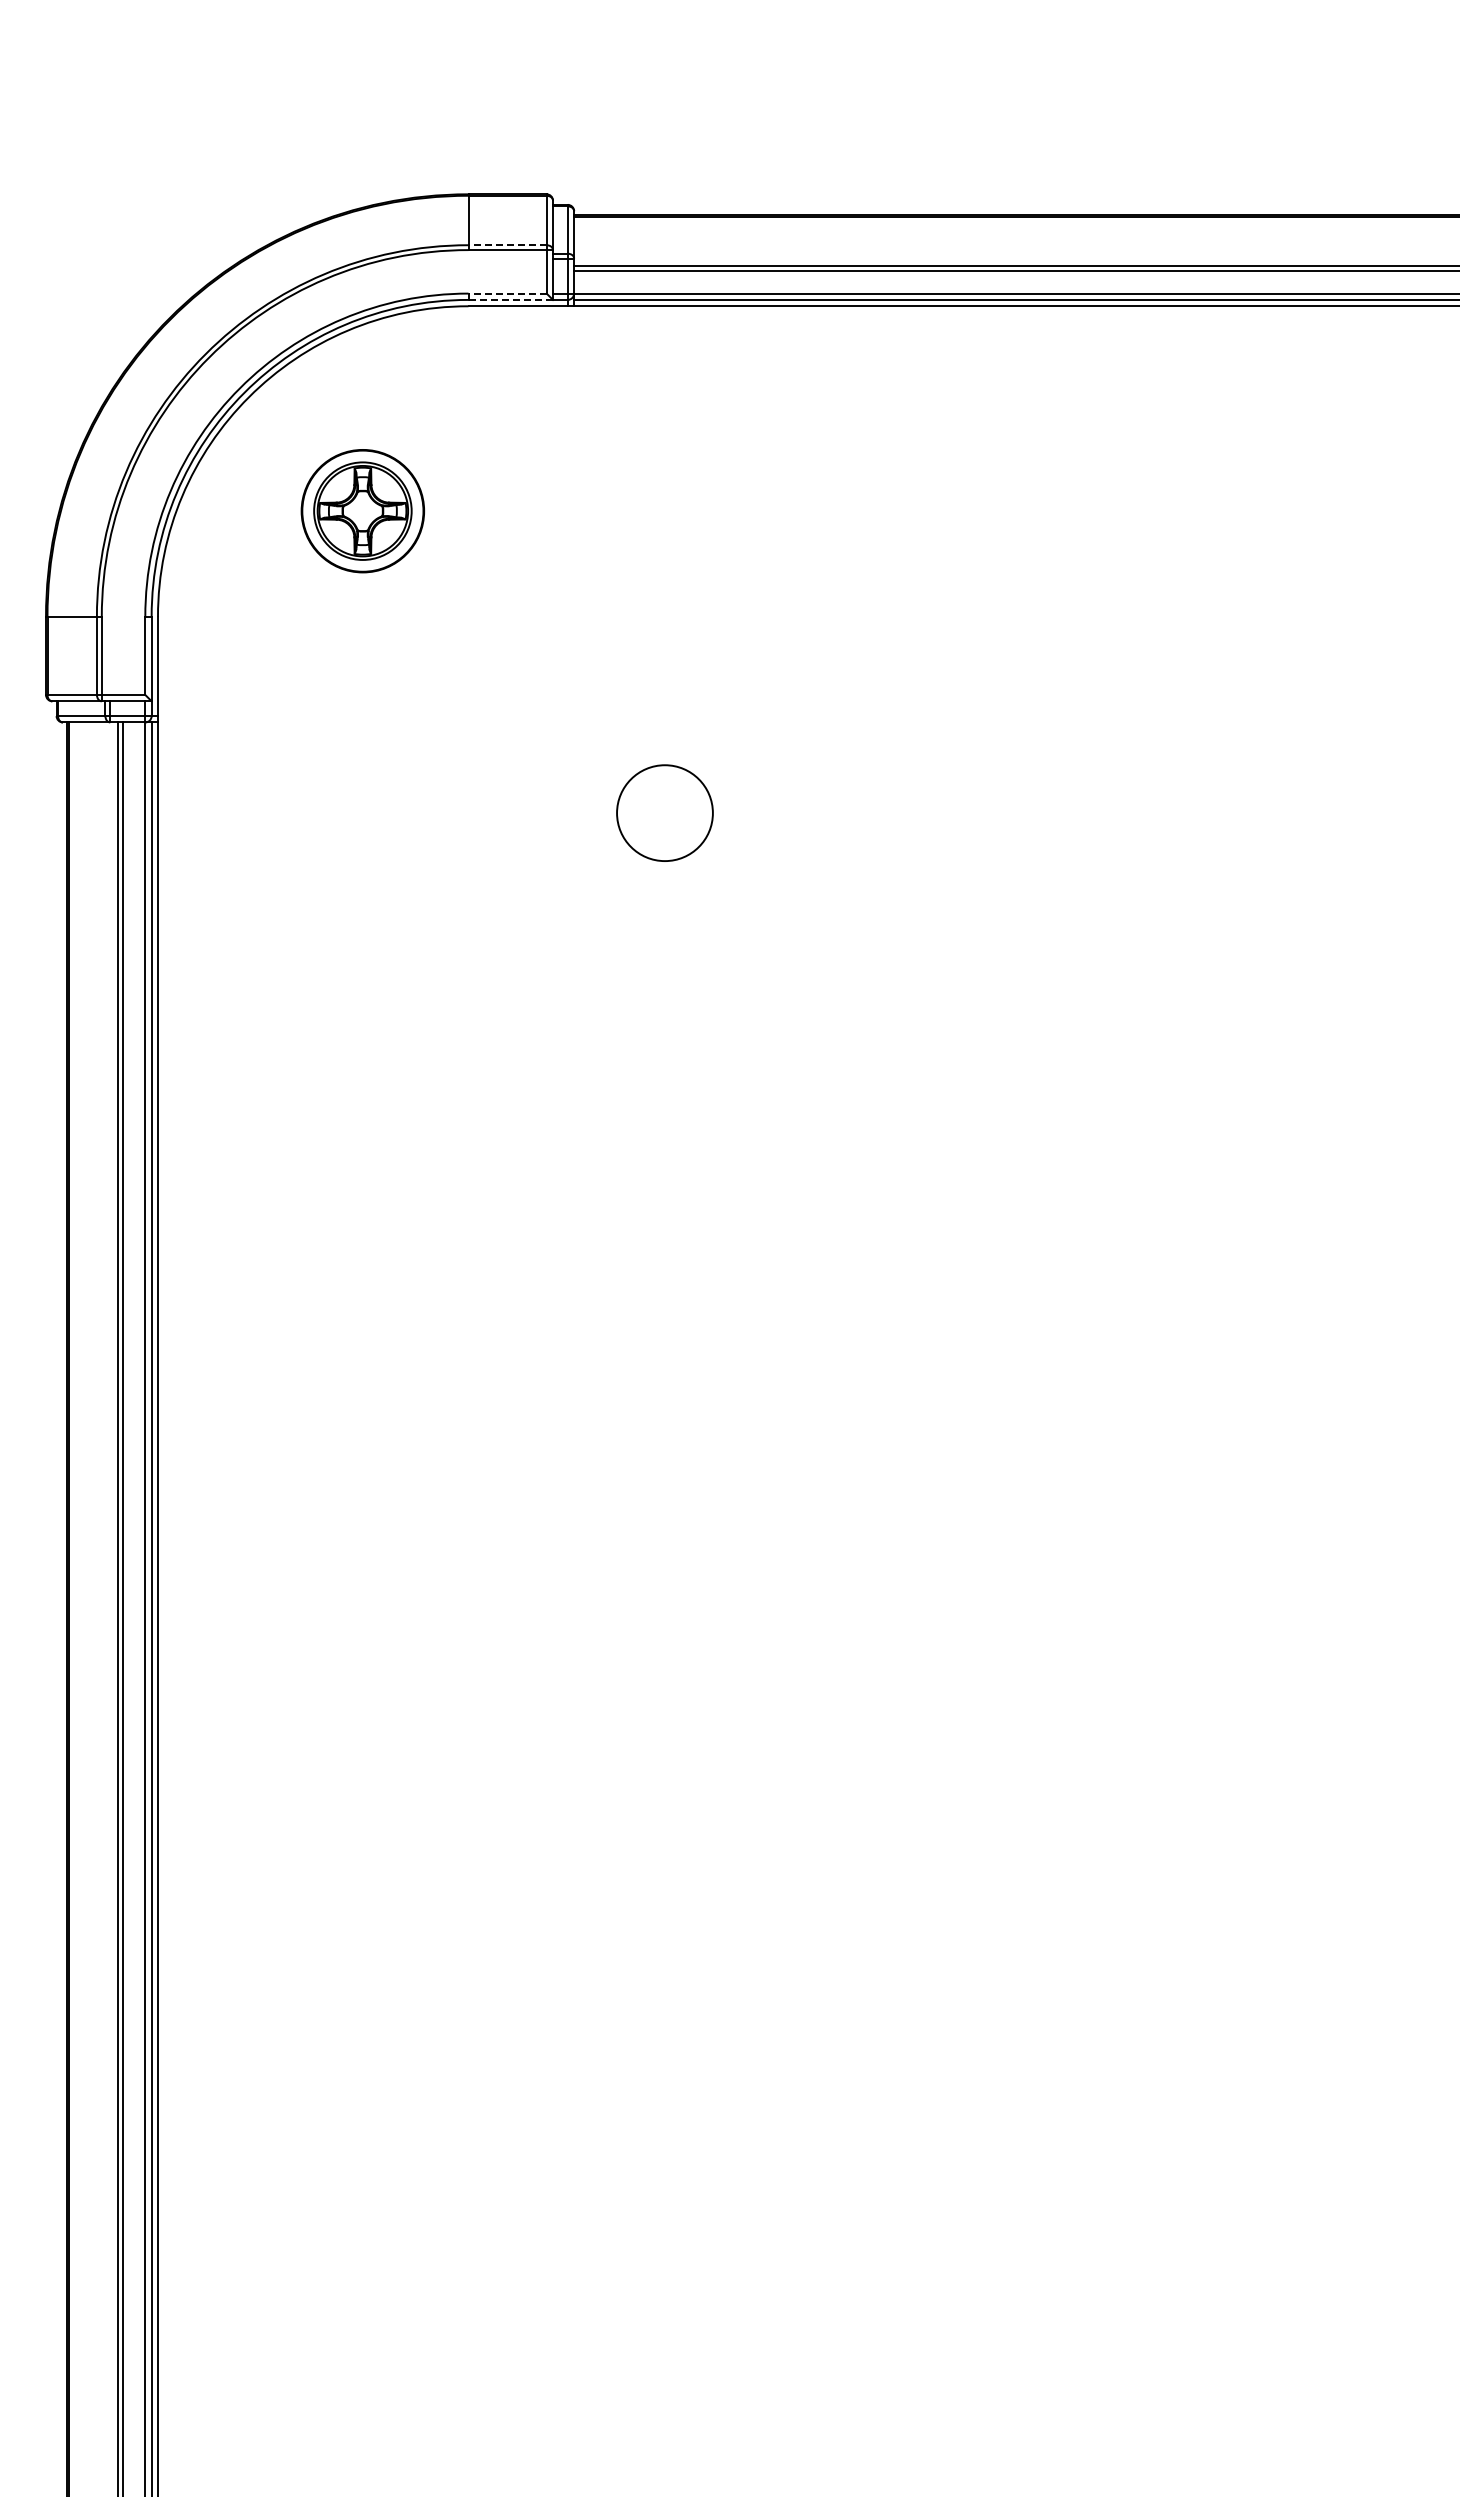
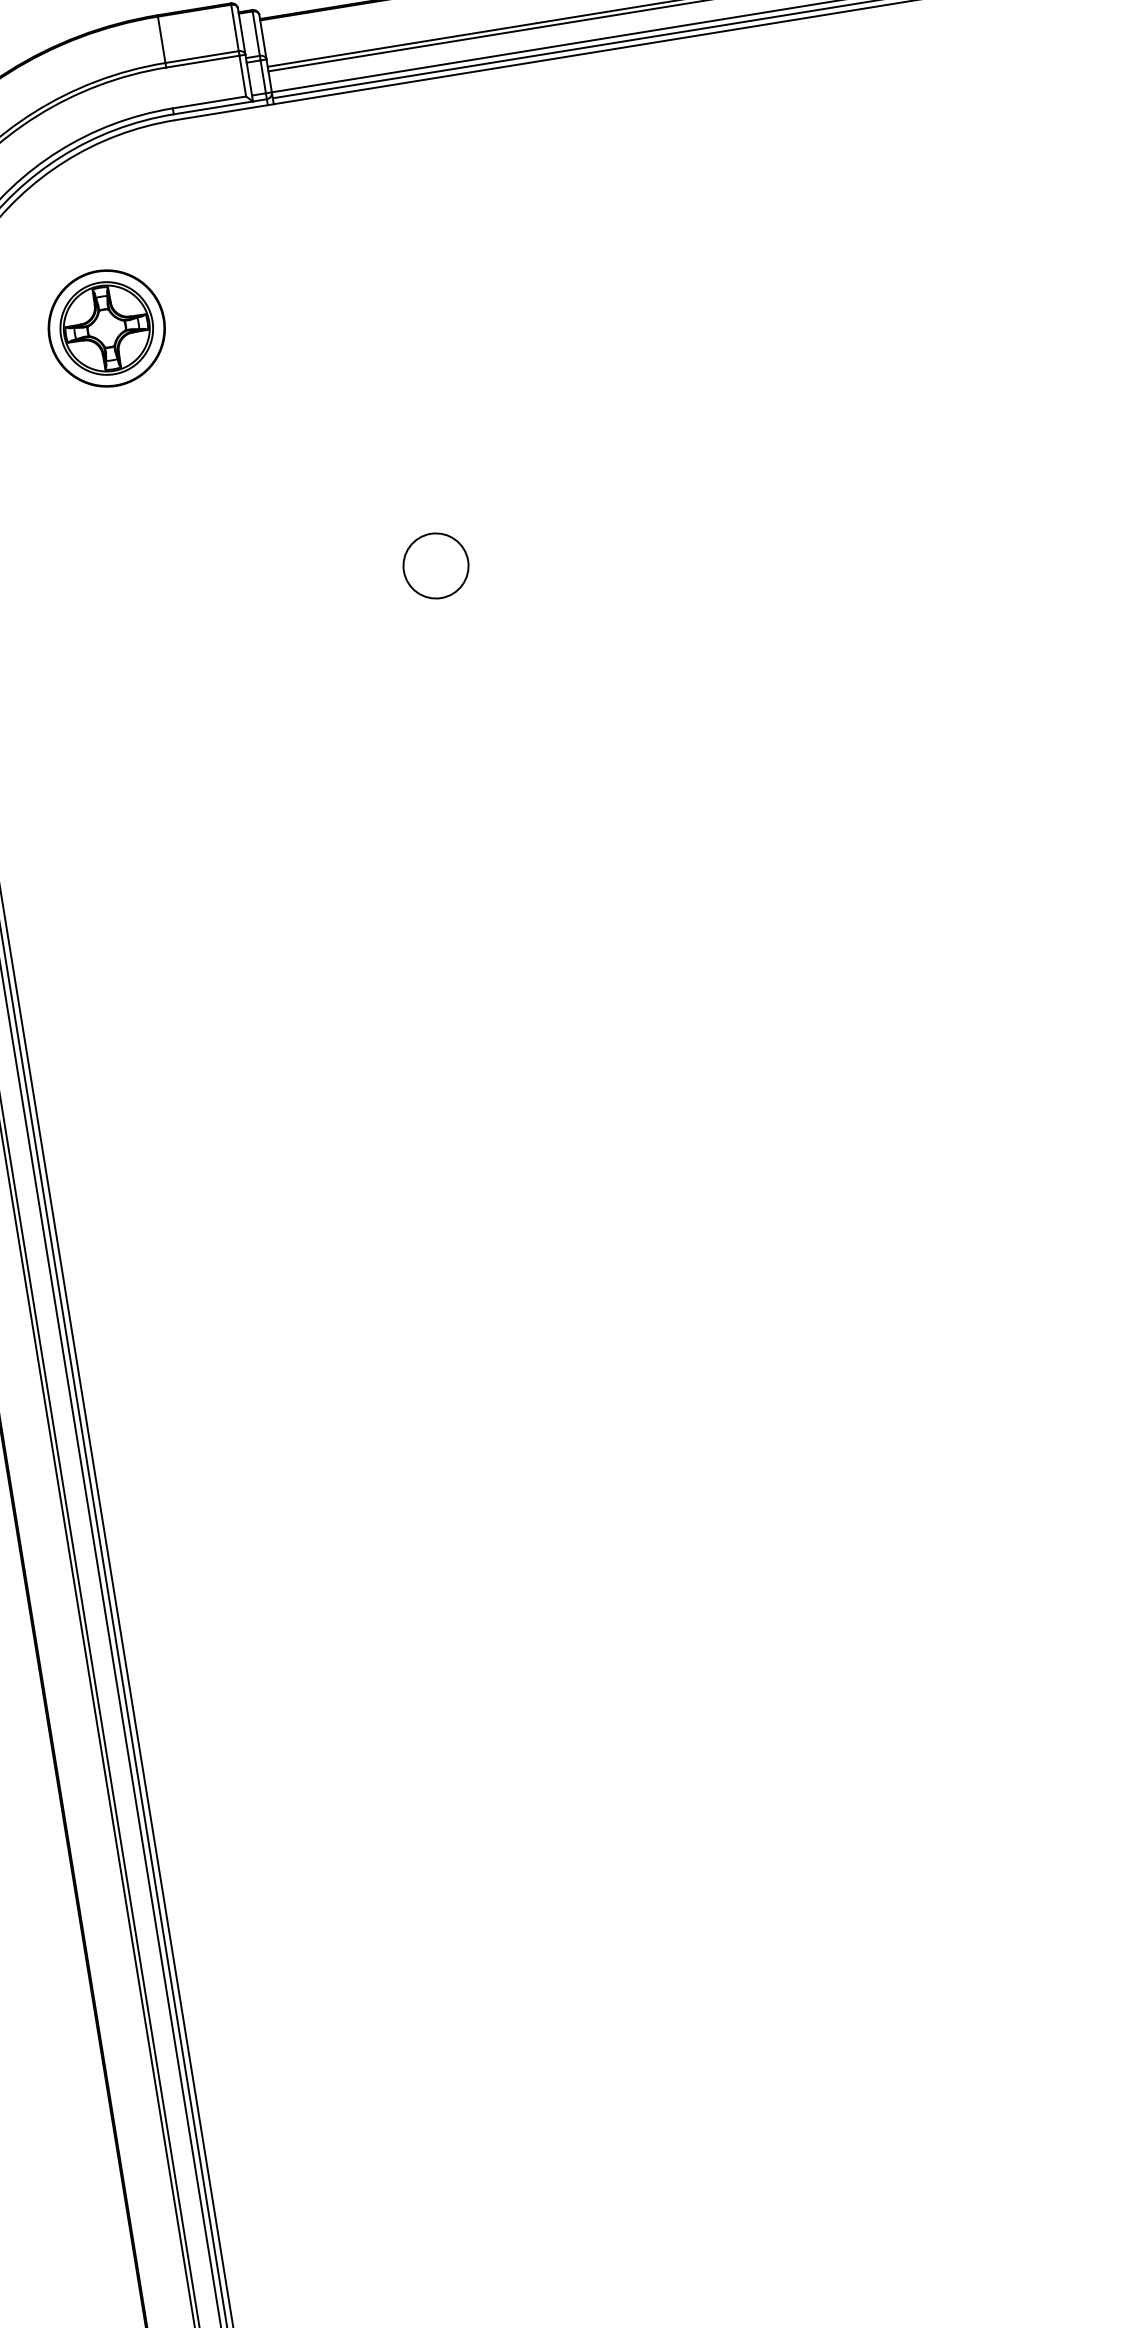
line: (507, 245) -> (202, 57), dashed -> solid
line: (507, 293) -> (209, 102), dashed -> solid
line: (511, 299) -> (214, 107), dashed -> solid
circle: (664, 813) -> (435, 566), size x0.71

